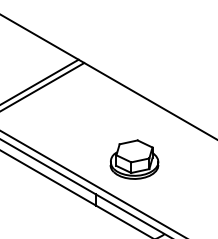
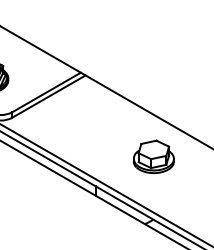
part: (134, 159) -> (153, 156), moved

